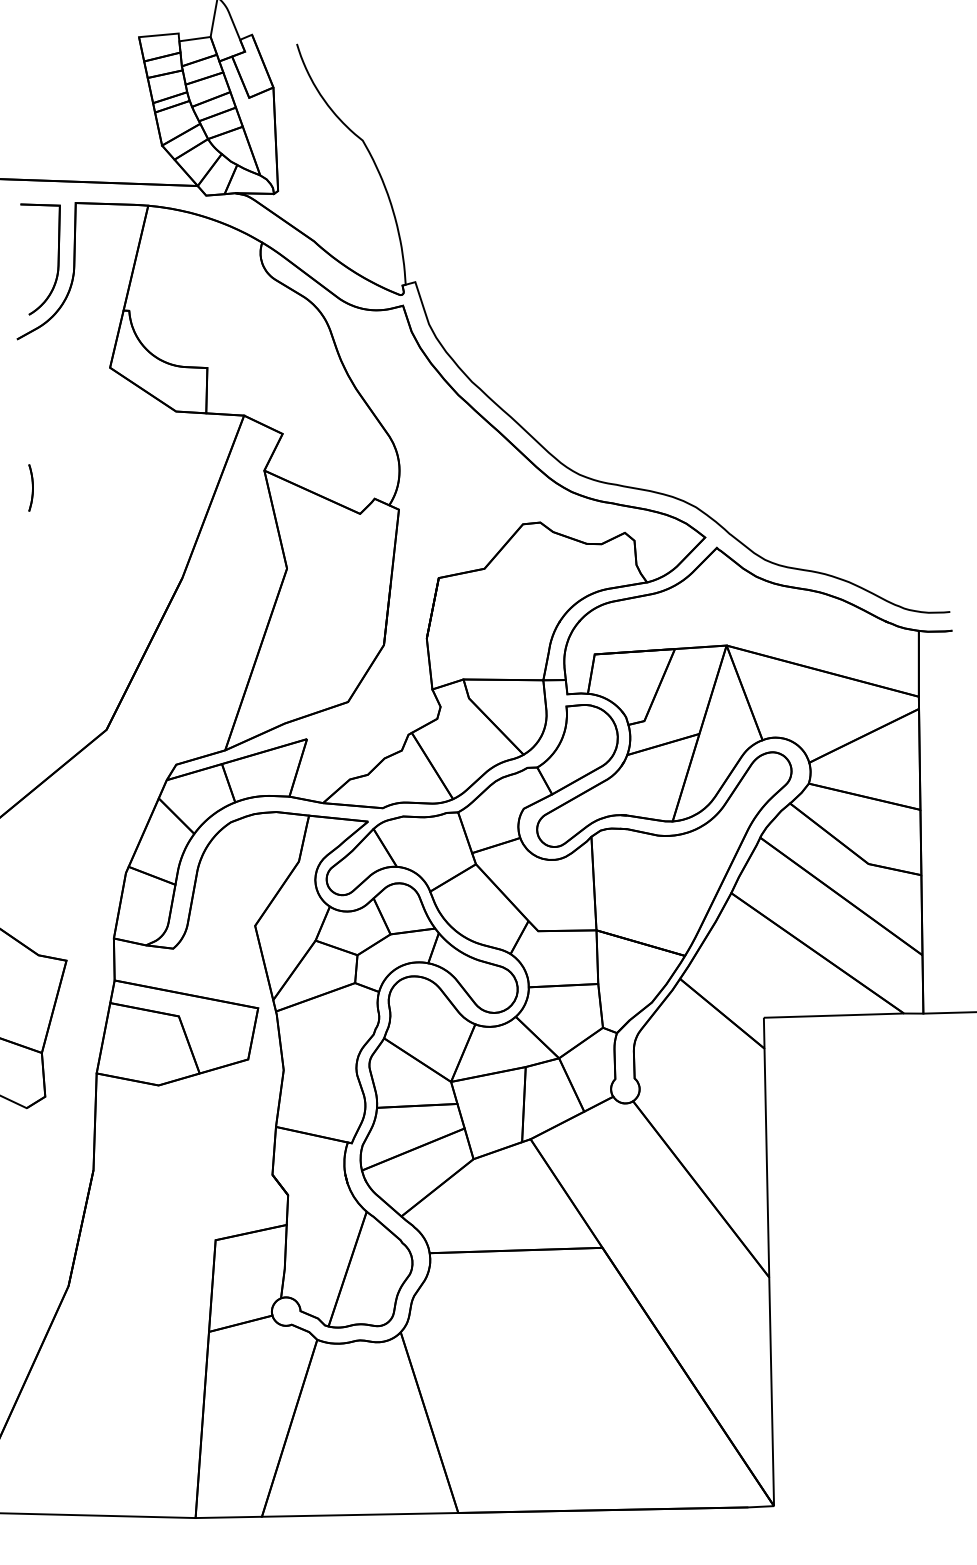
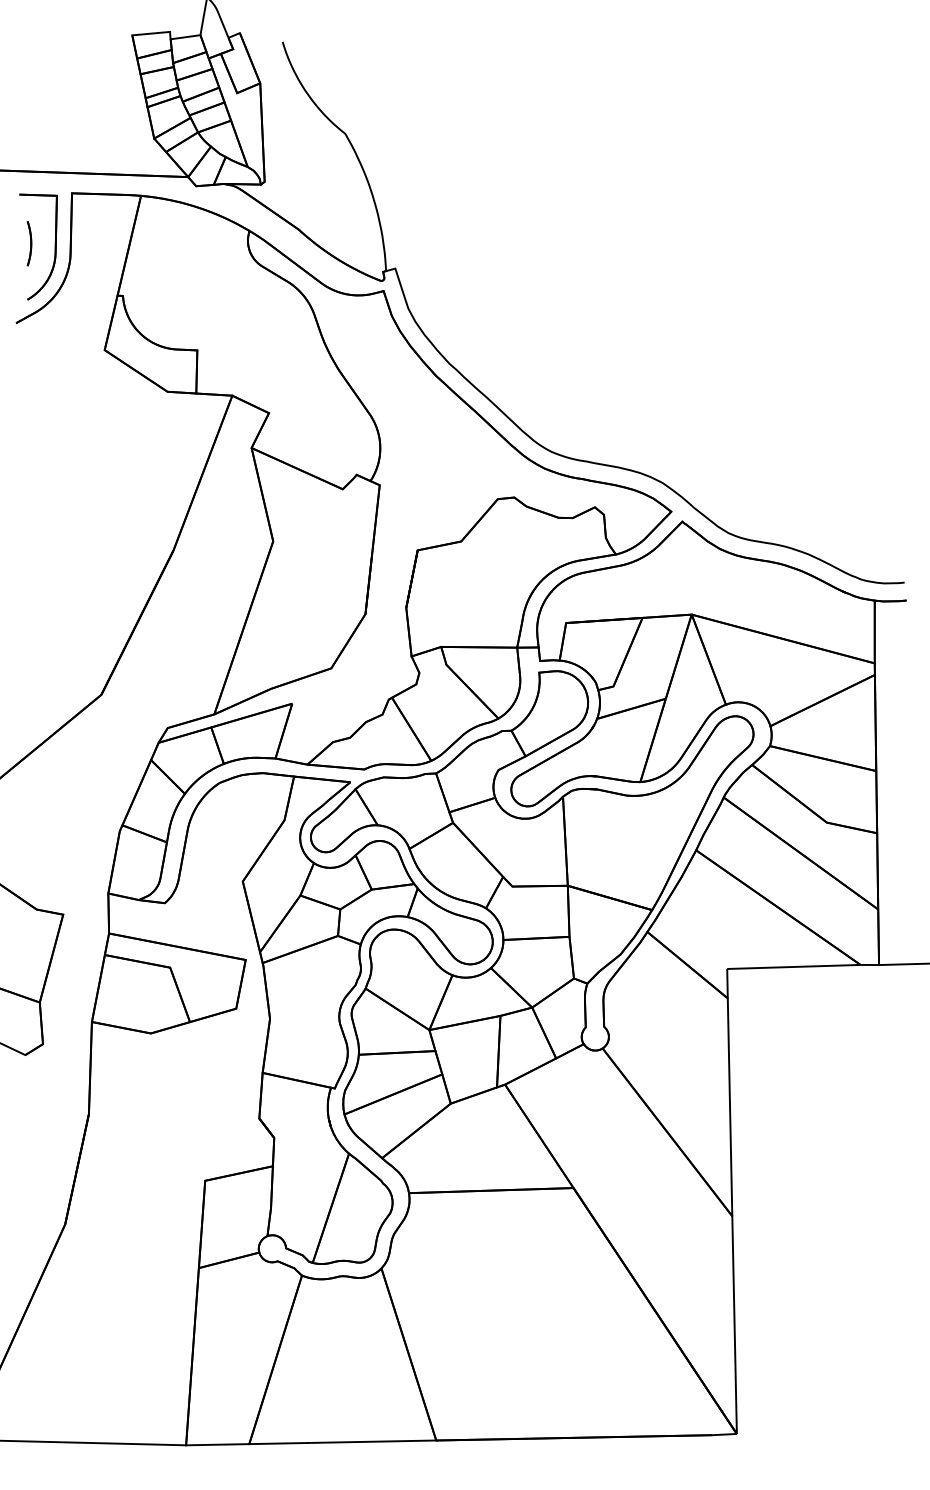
part: (30, 487) -> (28, 243), moved

